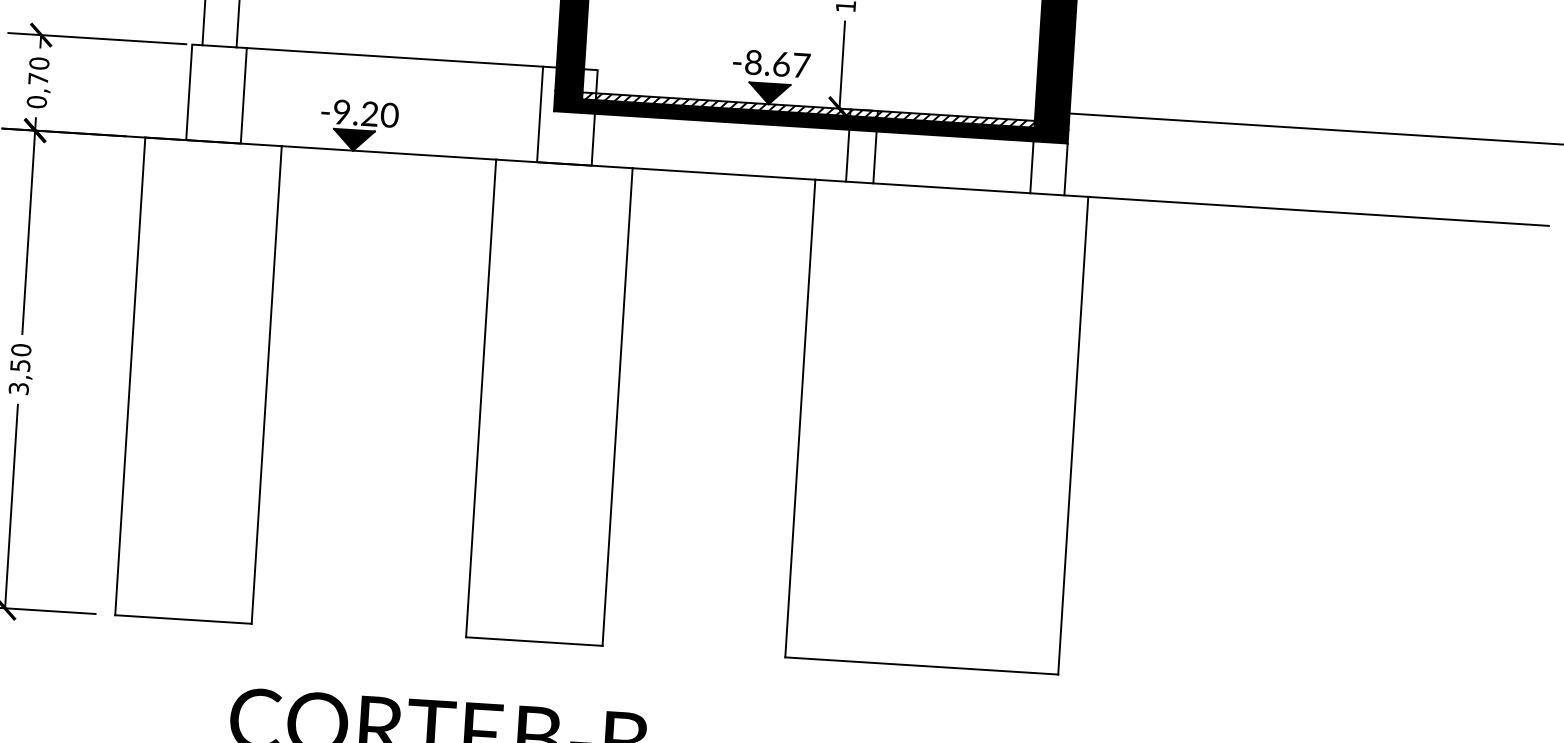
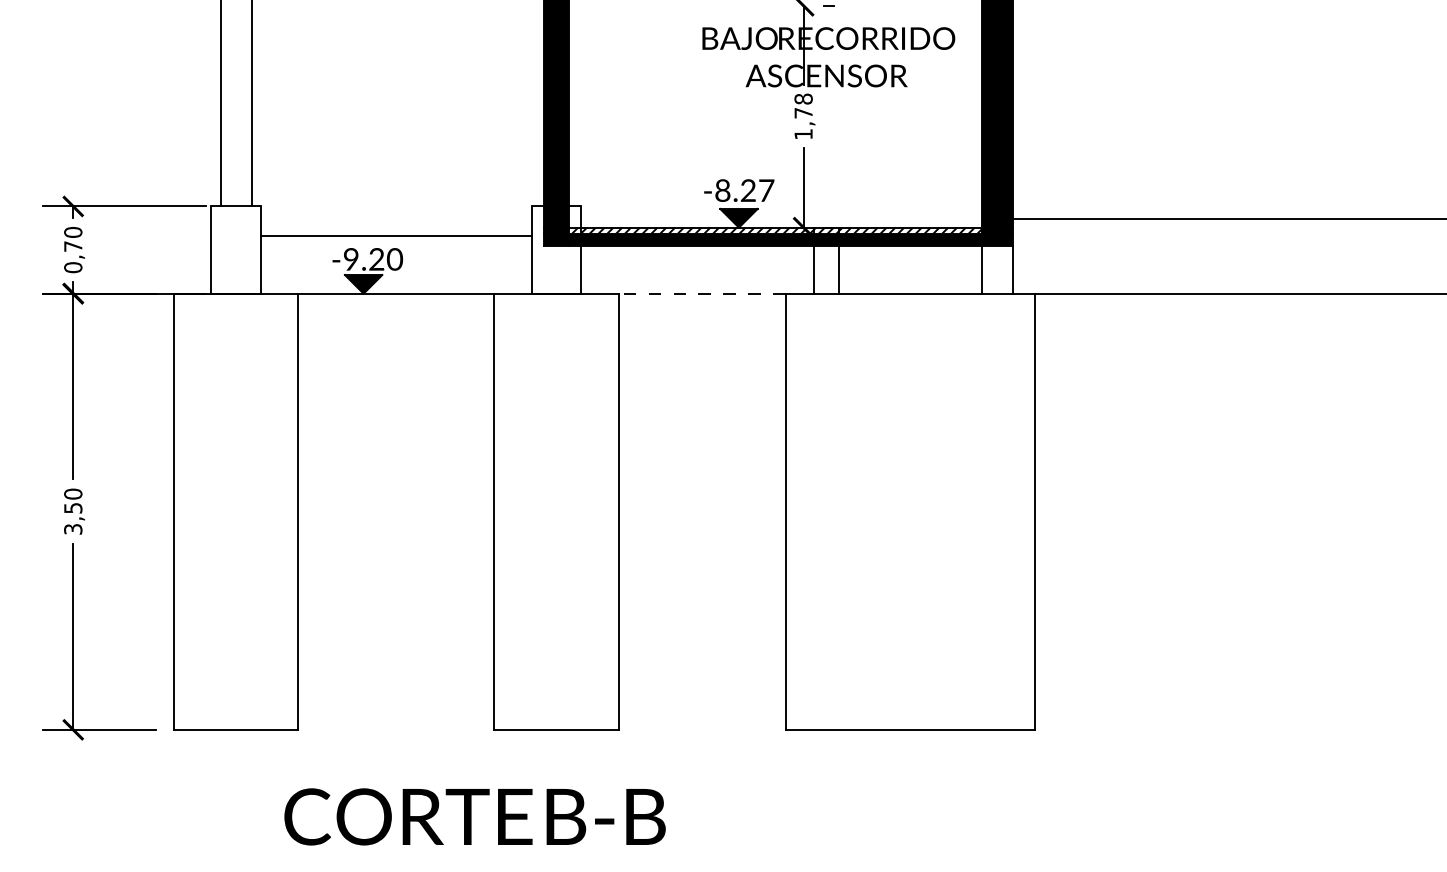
line: (395, 57) -> (396, 236), moved
text: (781, 64) -> (748, 190), -8.67 -> -8.27
line: (723, 173) -> (701, 293), solid -> dashed

